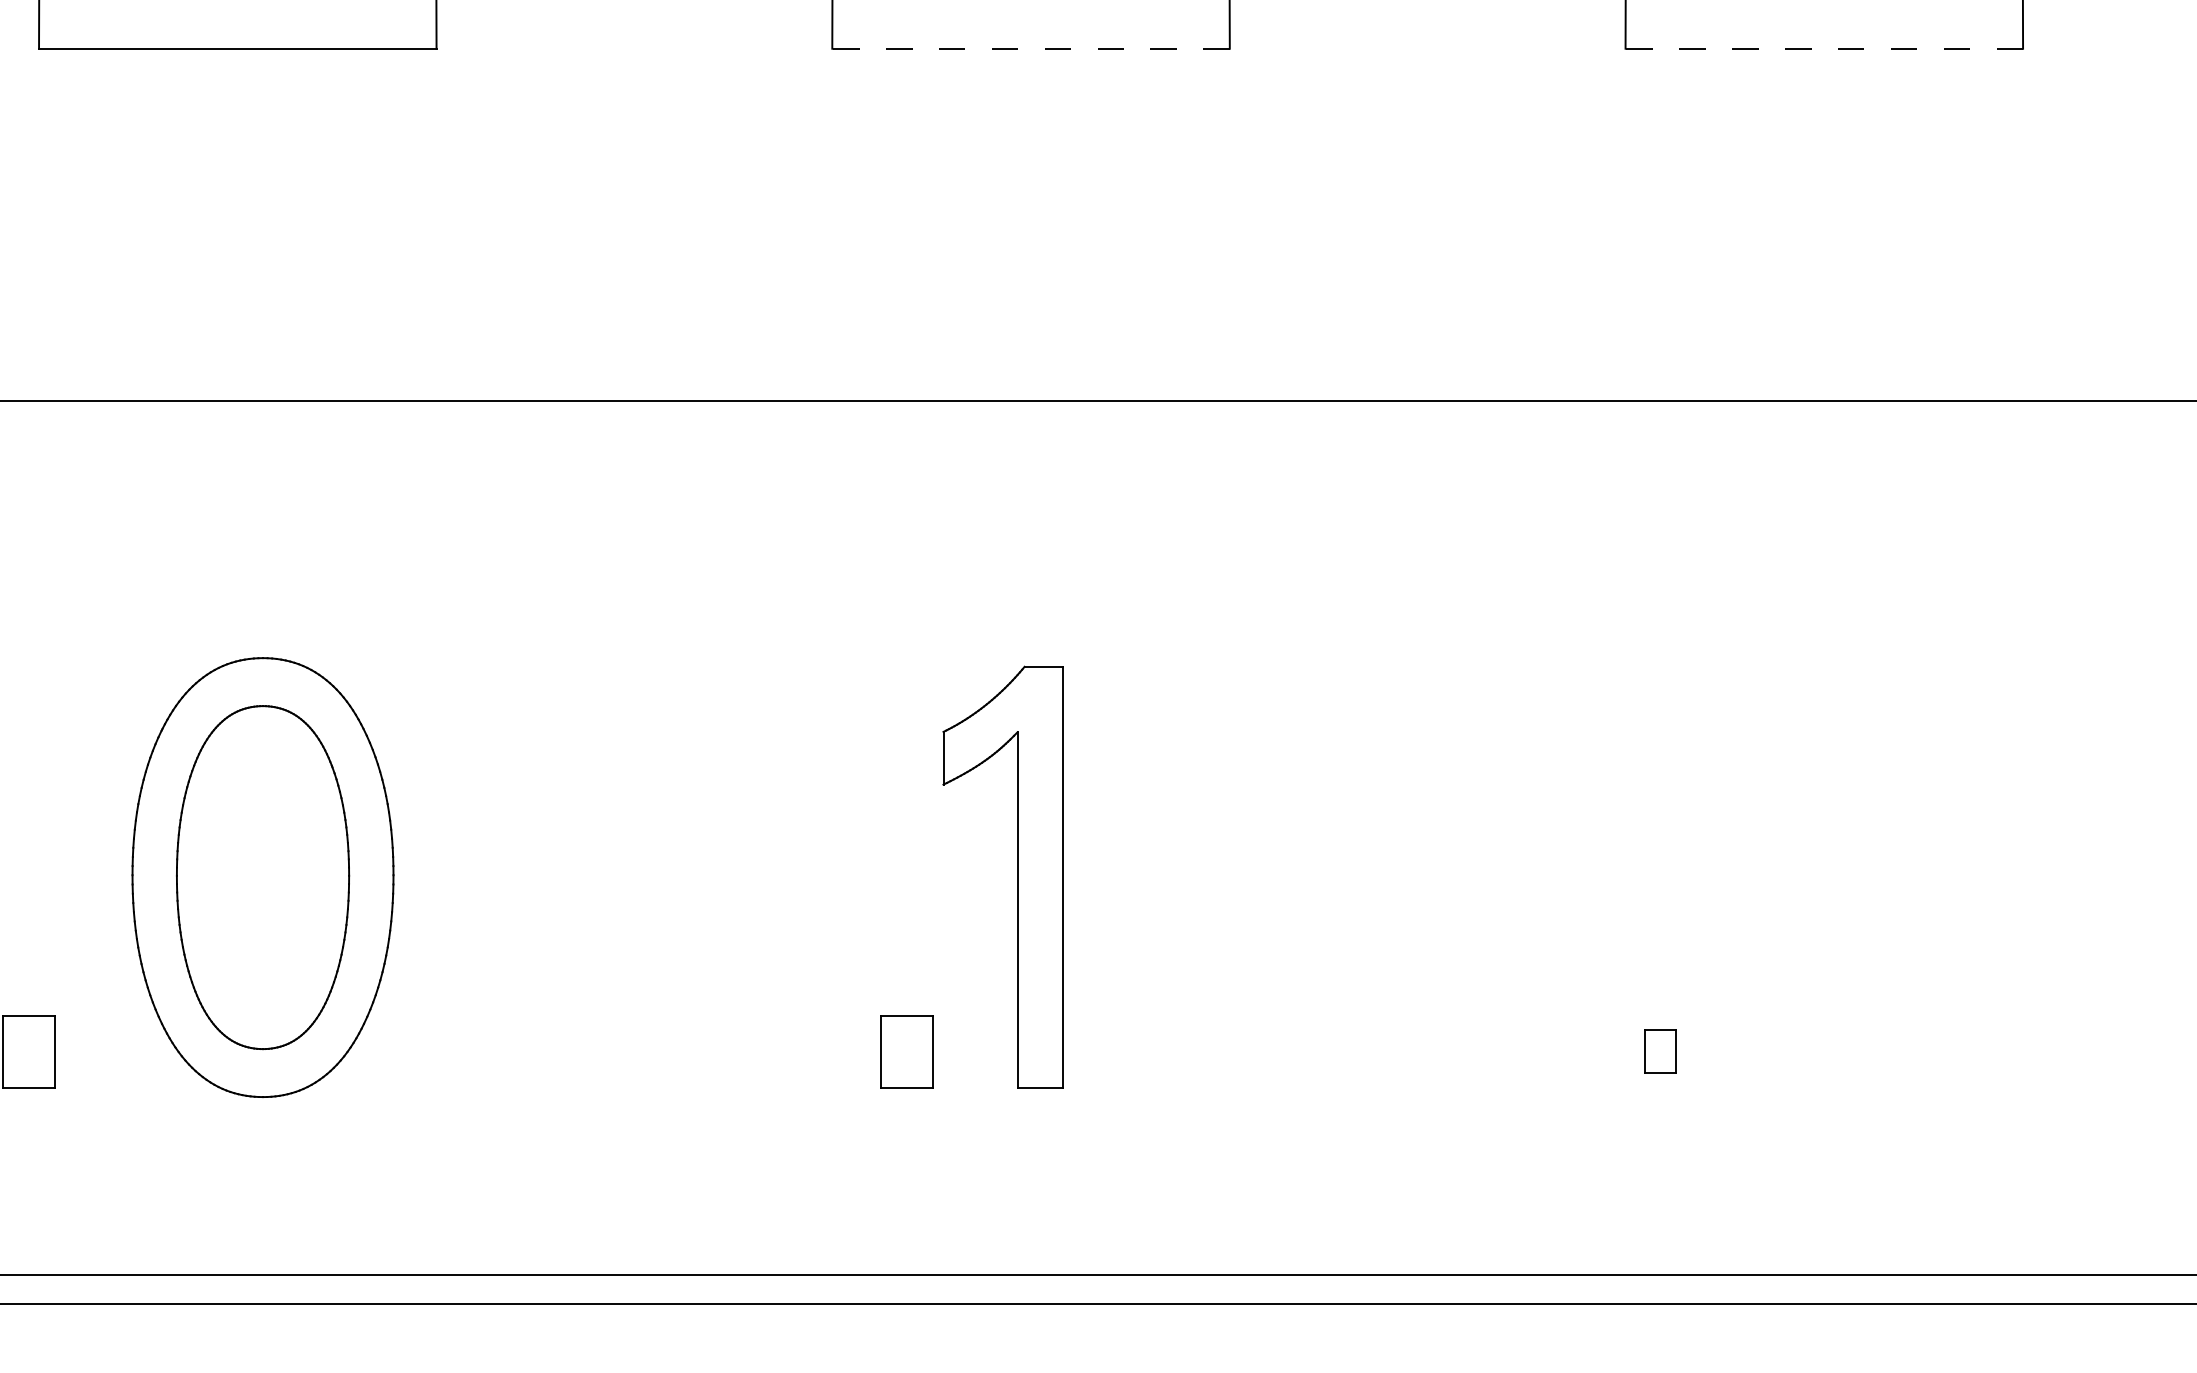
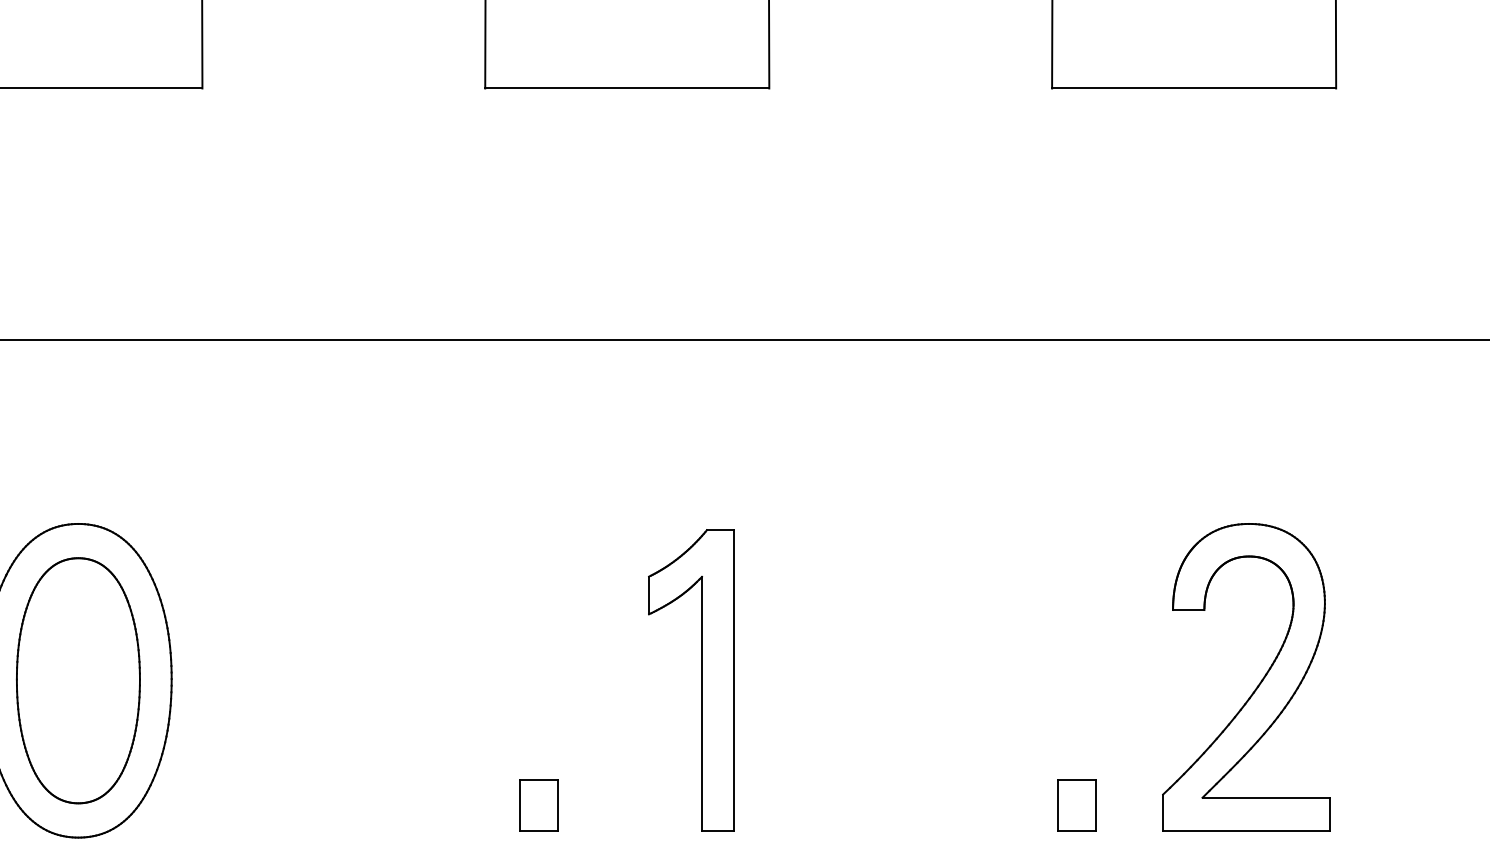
line: (1031, 48) -> (627, 88), dashed -> solid
line: (1824, 48) -> (1194, 88), dashed -> solid
part: (1017, 876) -> (701, 679), moved
part: (1912, 885) -> (1257, 686), added
part: (1660, 1051) -> (1077, 805), size x1.67

